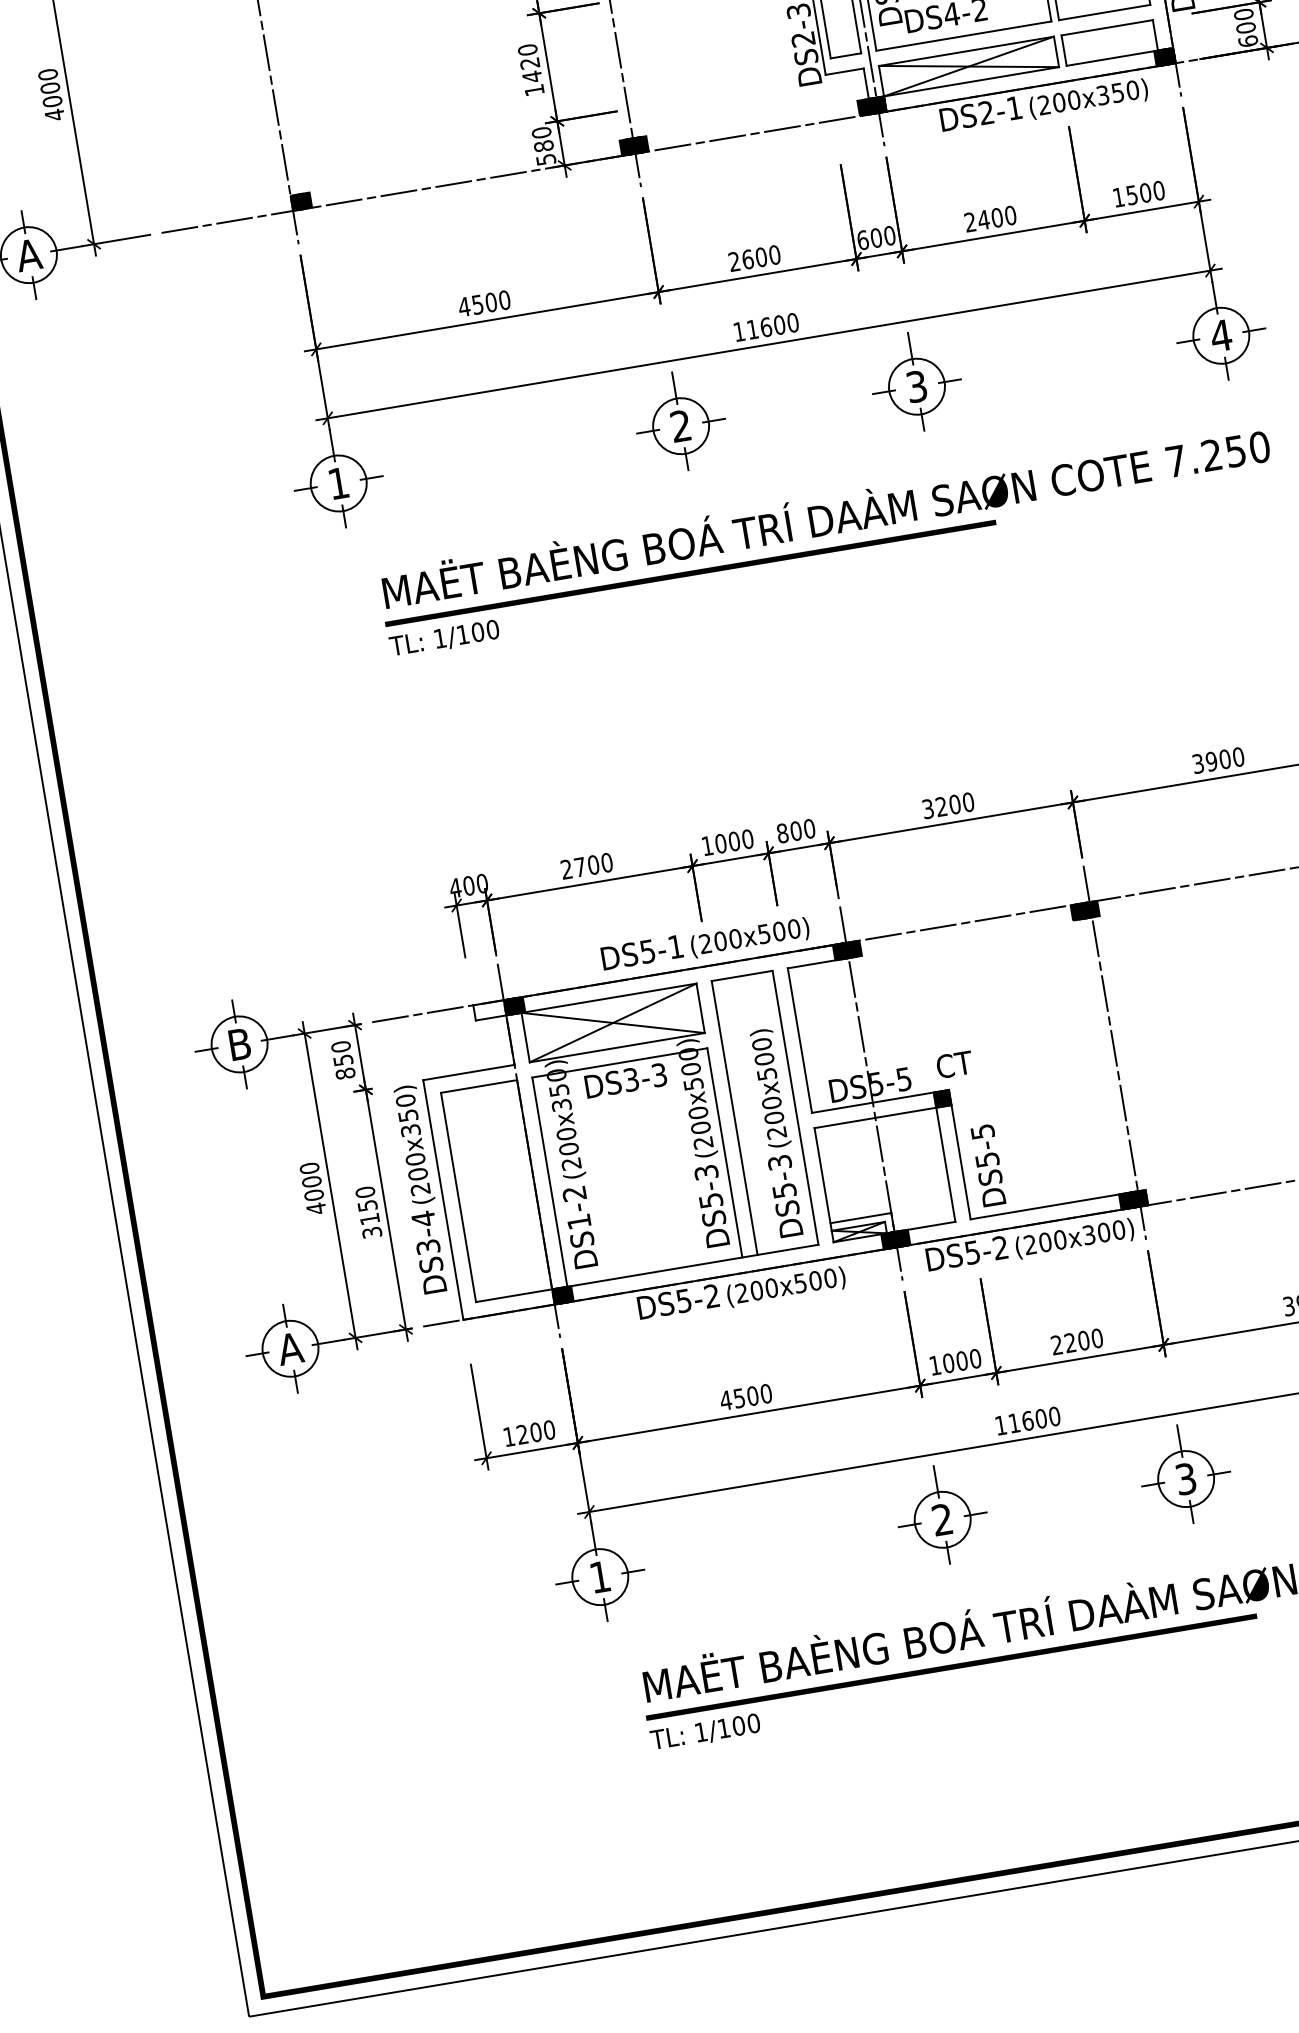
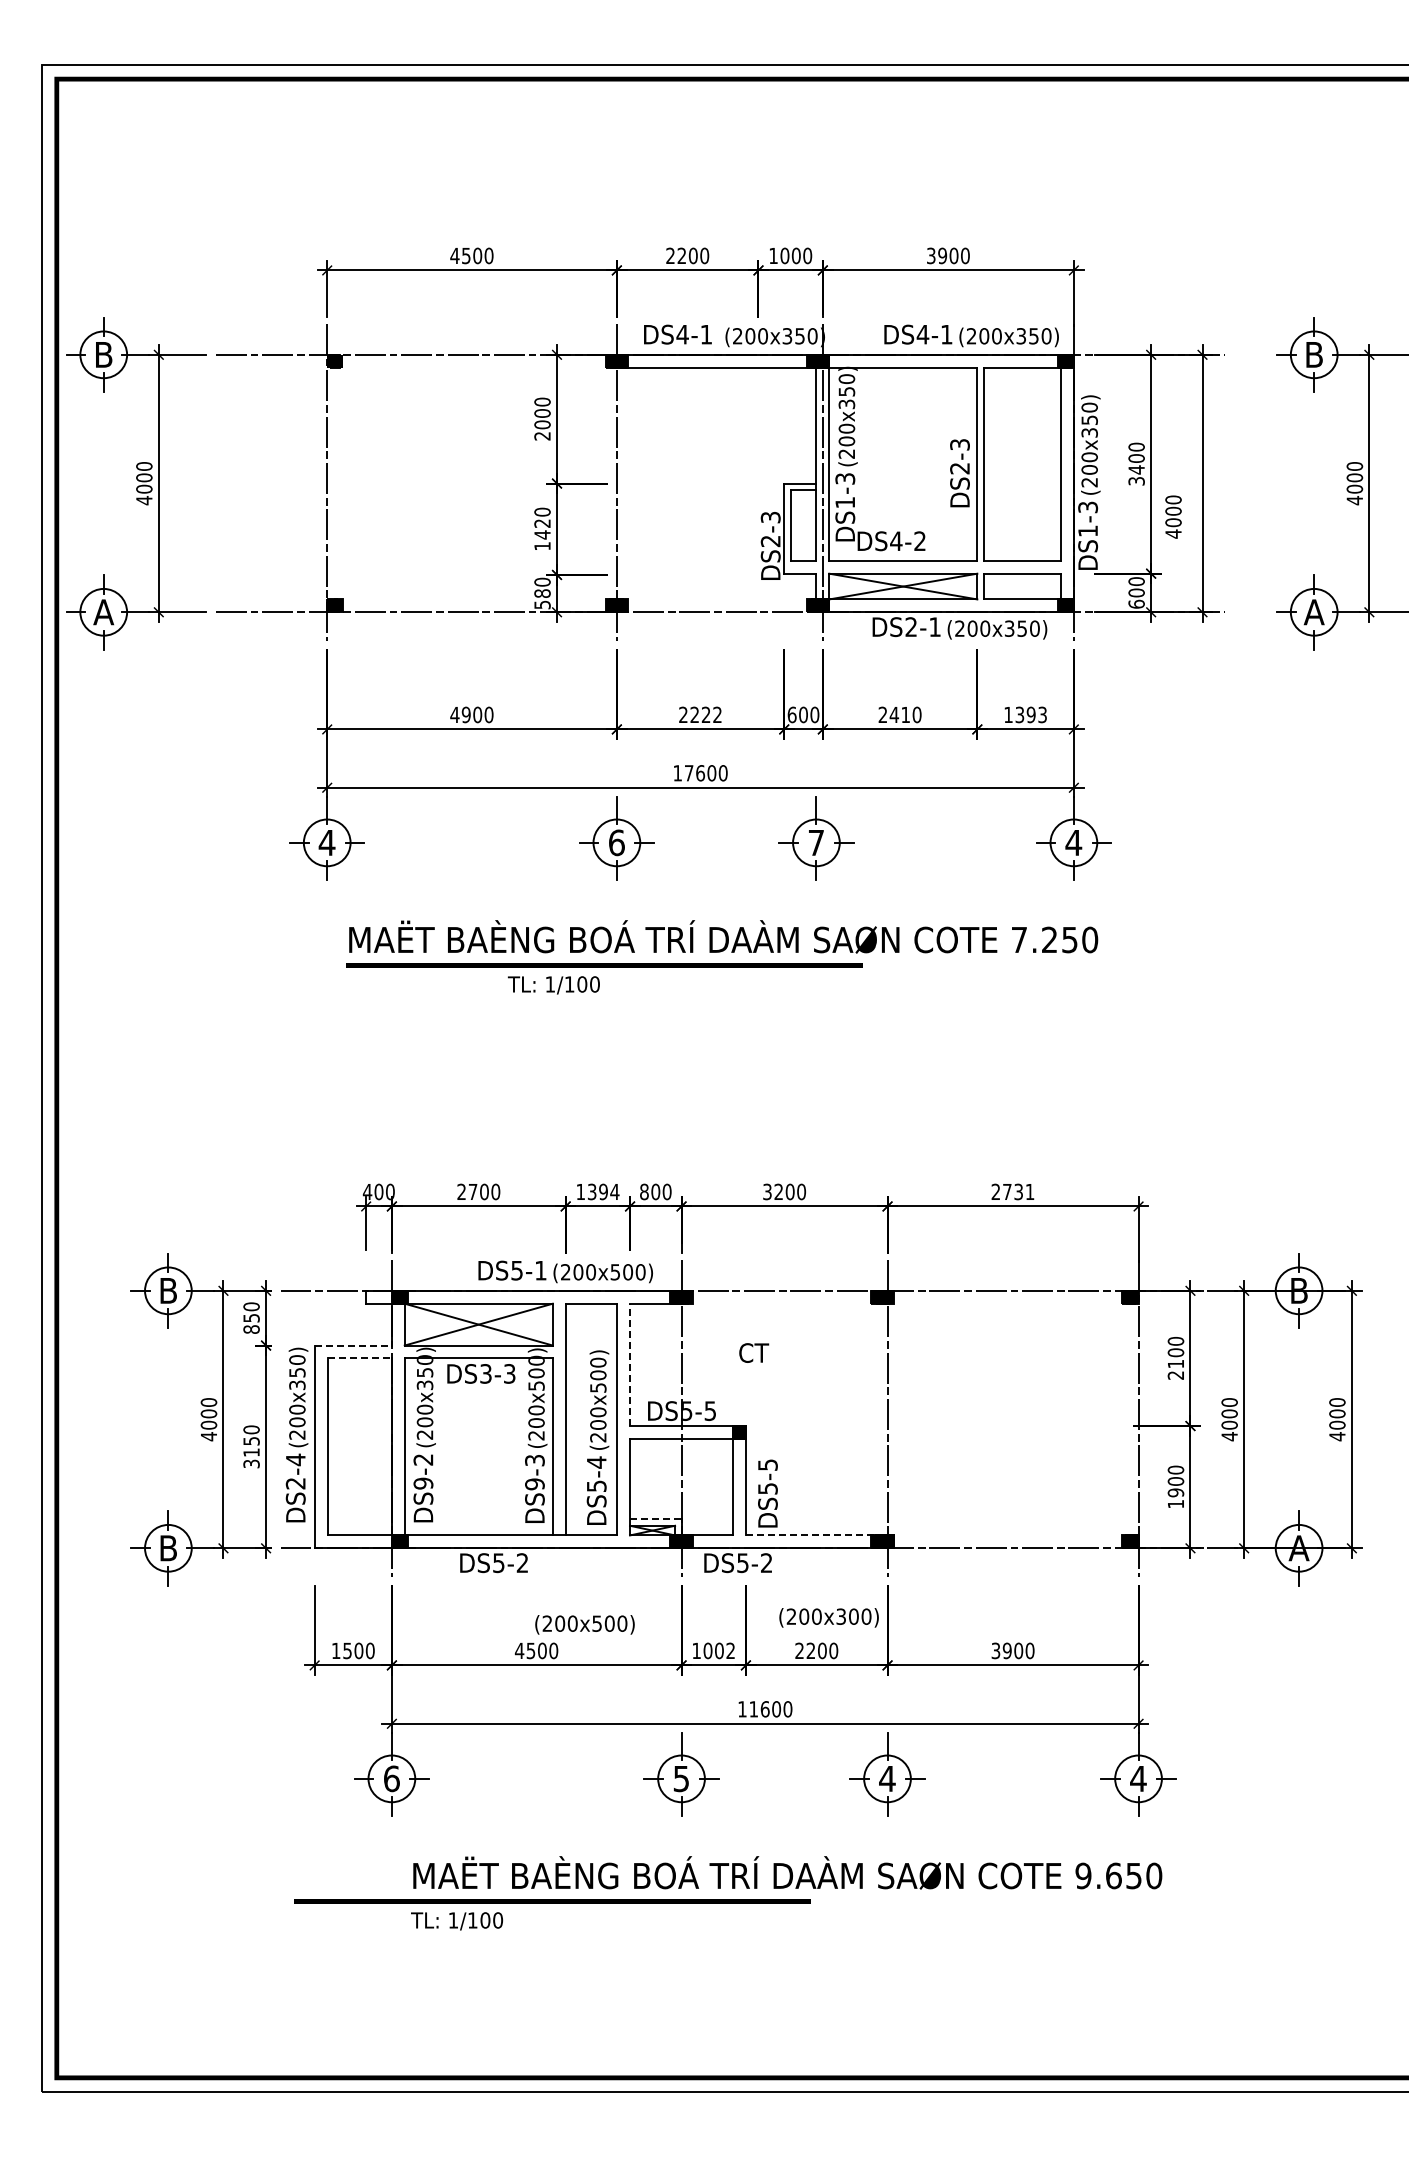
text: (1145, 192) -> (1031, 714), 1500 -> 1393
text: (996, 217) -> (905, 714), 2400 -> 2410
text: (761, 256) -> (706, 714), 2600 -> 2222
text: (476, 304) -> (465, 714), 4500 -> 4900
text: (753, 329) -> (689, 773), 11600 -> 17600
text: (915, 386) -> (815, 842), 3 -> 7
text: (680, 425) -> (616, 842), 2 -> 6
text: (337, 483) -> (326, 842), 1 -> 4
text: (444, 639) -> (553, 985), moved
text: (1217, 760) -> (1012, 1191), 3900 -> 2731
text: (734, 840) -> (603, 1191), 1000 -> 1394
line: (800, 1040) -> (630, 1364), solid -> dashed
text: (955, 1064) -> (754, 1352), moved
line: (469, 1072) -> (353, 1345), solid -> dashed
line: (480, 1086) -> (360, 1358), solid -> dashed
text: (779, 1162) -> (596, 1462), DS5-3 -> DS5-4
text: (710, 1200) -> (534, 1484), DS5-3 -> DS9-3
line: (1054, 1205) -> (816, 1535), solid -> dashed
line: (860, 1218) -> (655, 1519), solid -> dashed
text: (579, 1221) -> (423, 1483), DS1-2 -> DS9-2
text: (1074, 1238) -> (828, 1617), moved
text: (427, 1247) -> (295, 1483), DS3-4 -> DS2-4
text: (785, 1286) -> (584, 1624), moved
text: (290, 1348) -> (168, 1548), A -> B
text: (975, 1358) -> (730, 1650), 1000 -> 1002
text: (522, 1434) -> (347, 1650), 1200 -> 1500
text: (1186, 1478) -> (887, 1778), 3 -> 4
text: (941, 1519) -> (680, 1778), 2 -> 5
text: (599, 1576) -> (391, 1778), 1 -> 6
line: (951, 1667) -> (552, 1901), moved

